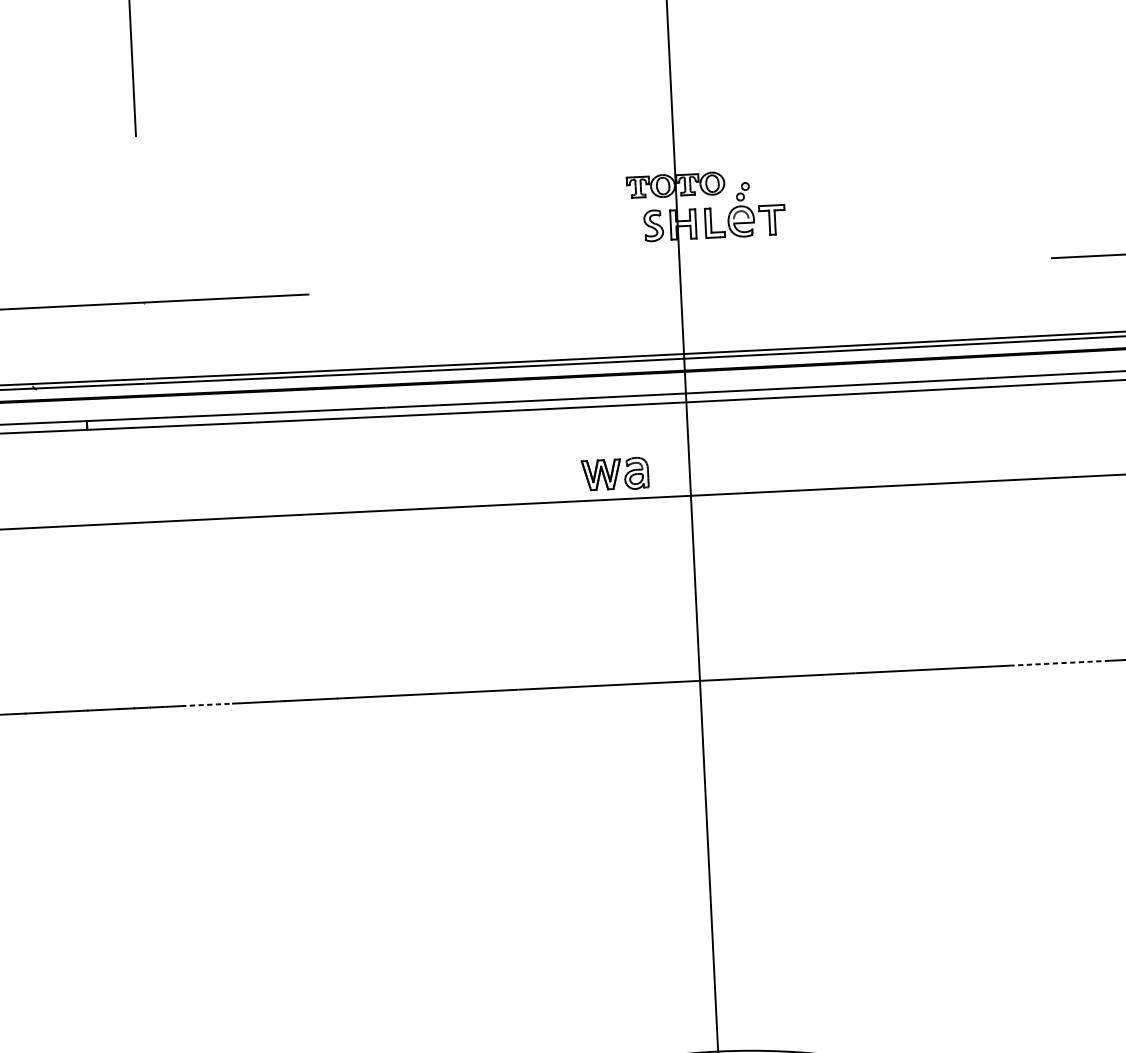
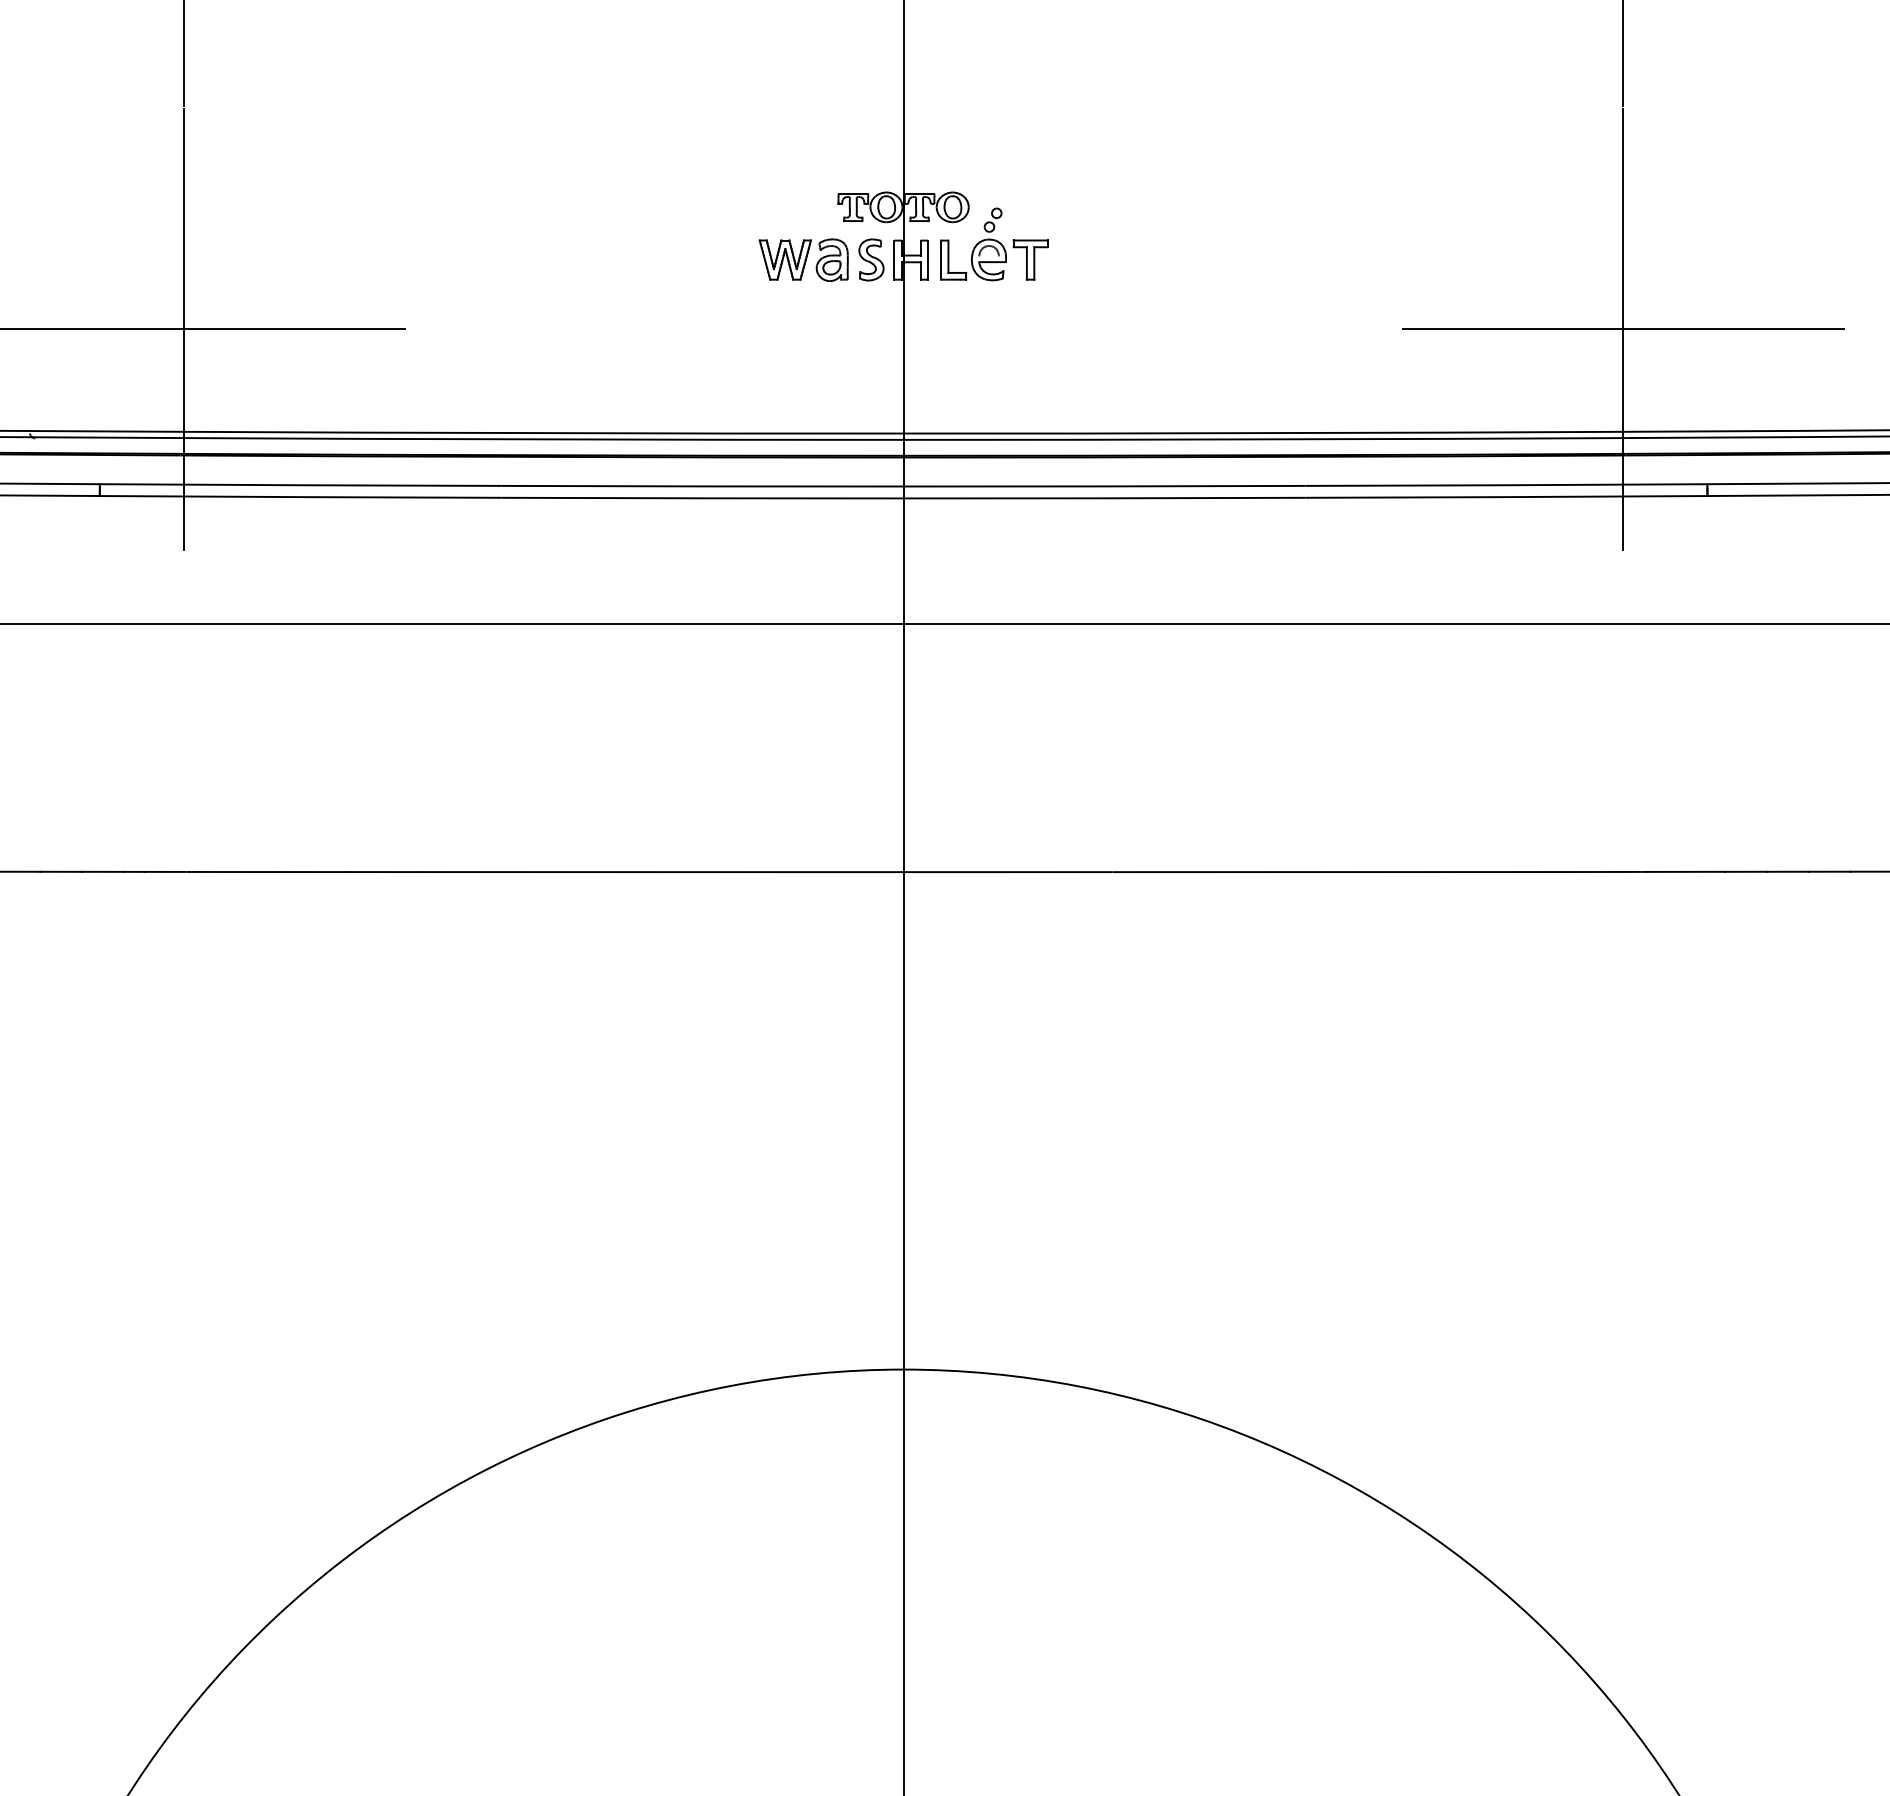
line: (144, 301) -> (184, 328), added
part: (615, 473) -> (803, 259), moved
line: (1060, 663) -> (1387, 872), dashed -> solid
line: (207, 705) -> (242, 872), dashed -> solid

